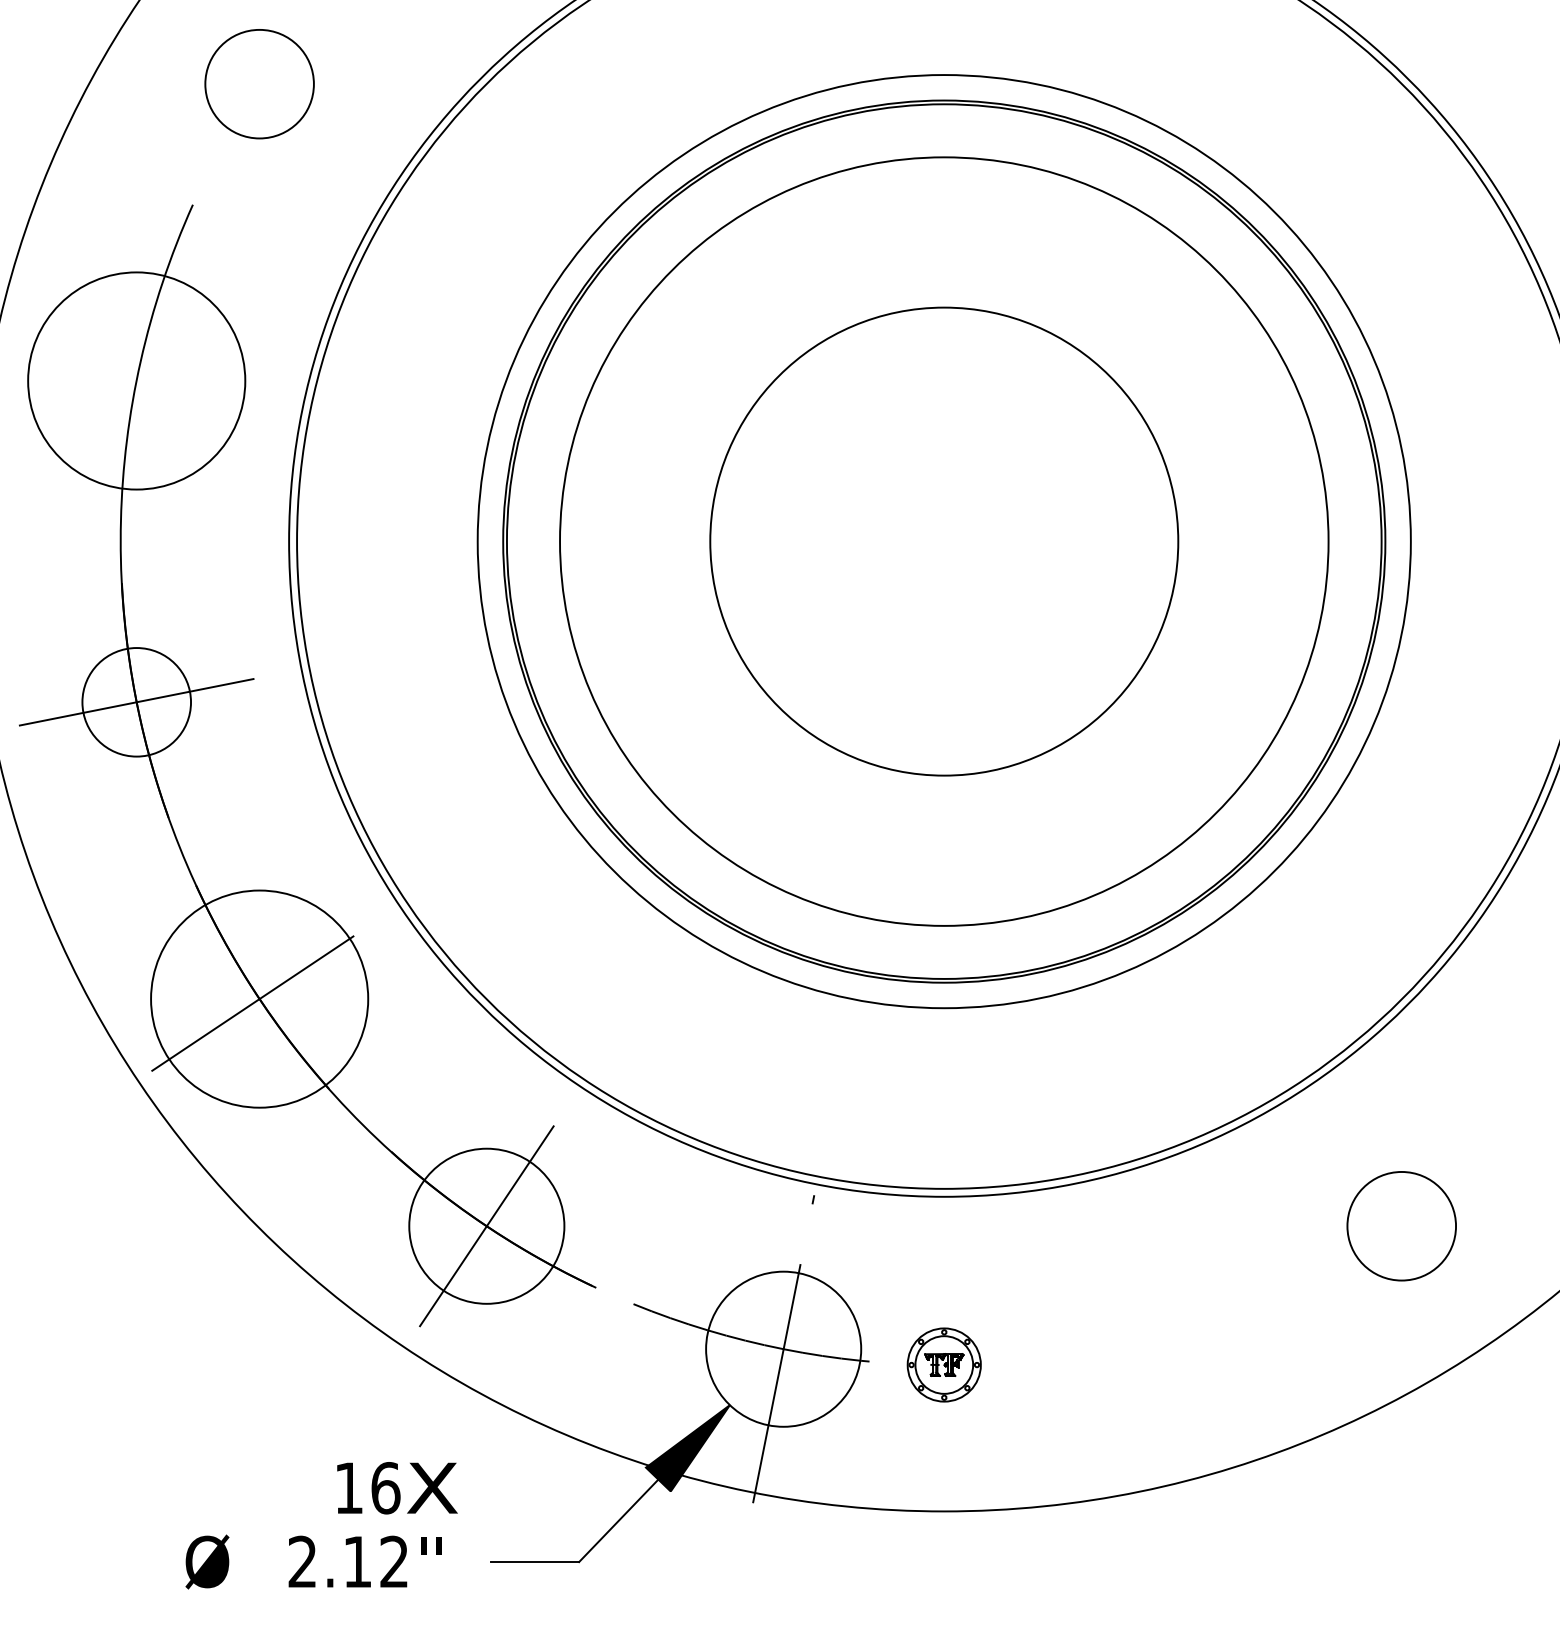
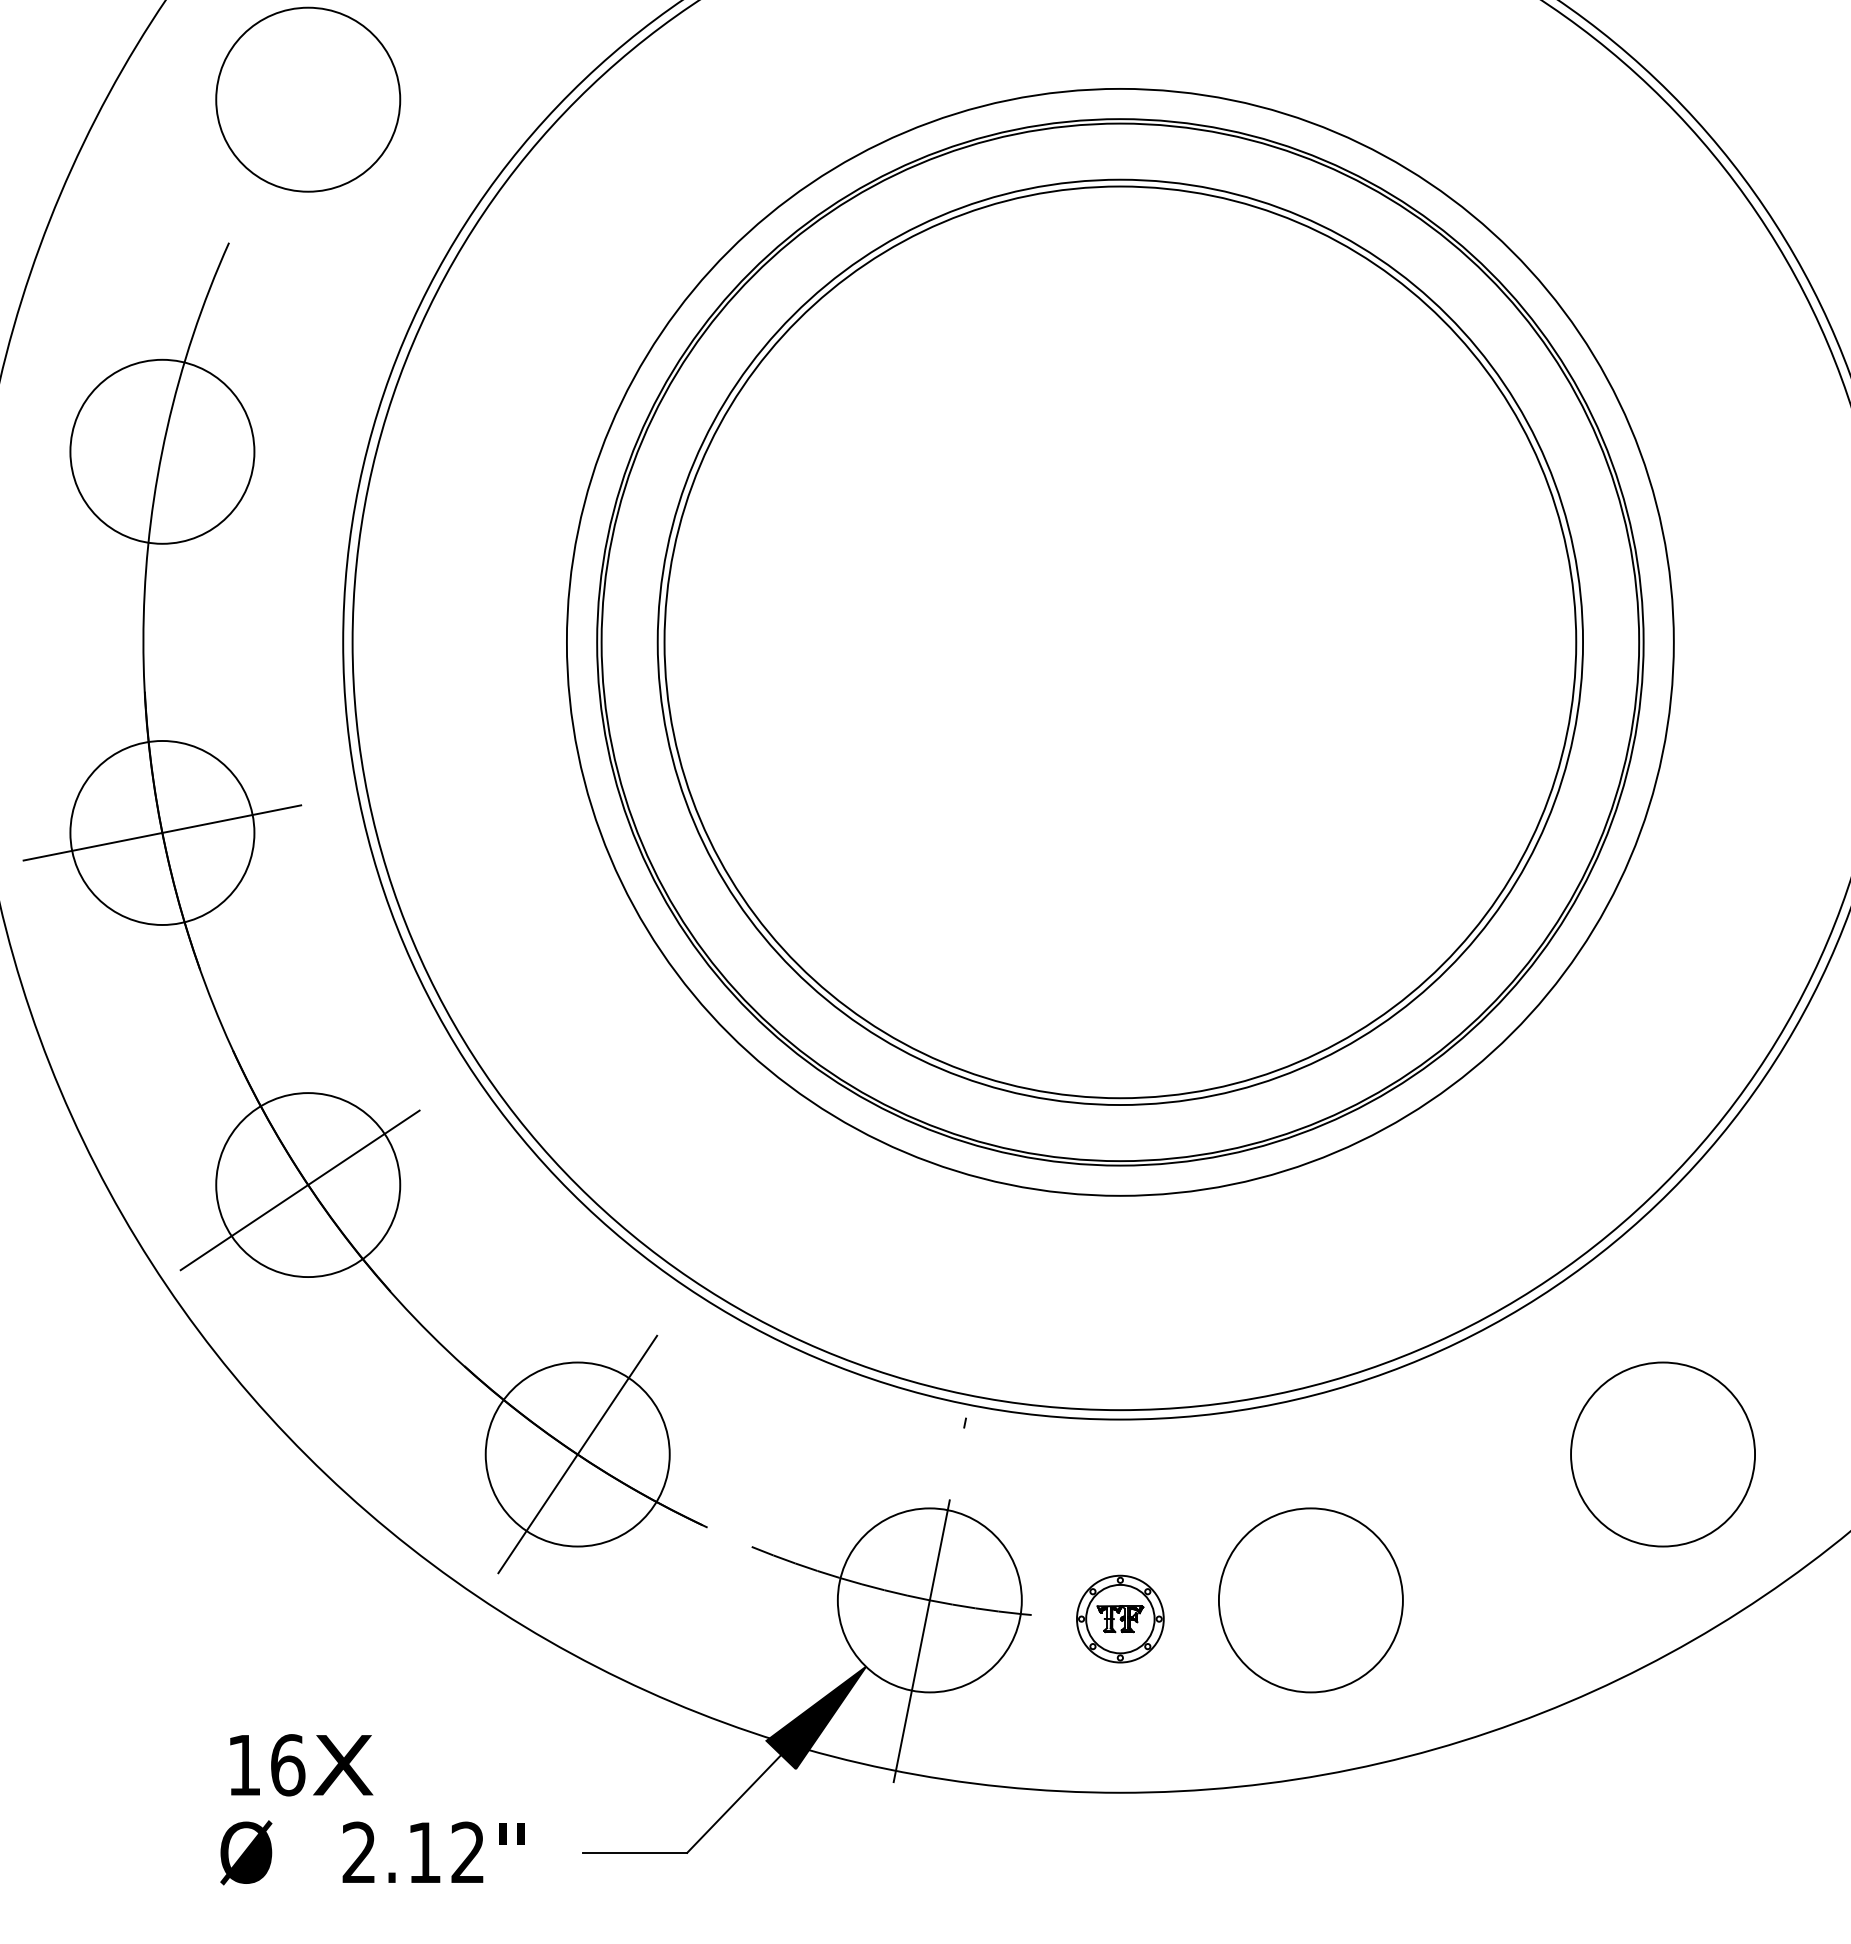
circle: (259, 83) -> (308, 99), size x1.43
circle: (136, 380) -> (162, 451), size x0.71
circle: (944, 541) -> (1120, 642), size x1.67
circle: (136, 701) -> (162, 832), size x1.43
circle: (259, 999) -> (308, 1185), size x0.71
circle: (1401, 1226) -> (1662, 1454), size x1.43
circle: (1104, 1349) -> (1310, 1600), added
text: (397, 1488) -> (301, 1765), moved

